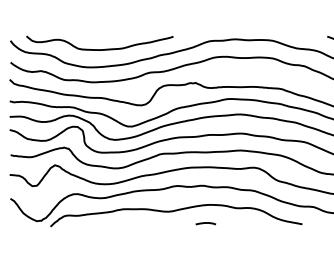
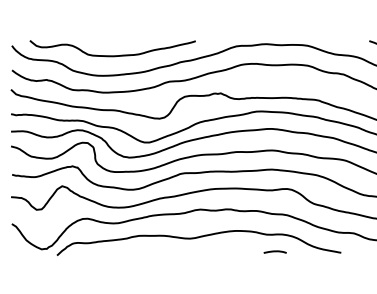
curve: (205, 223) -> (274, 251), moved

